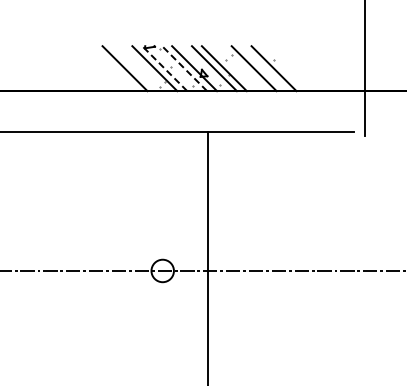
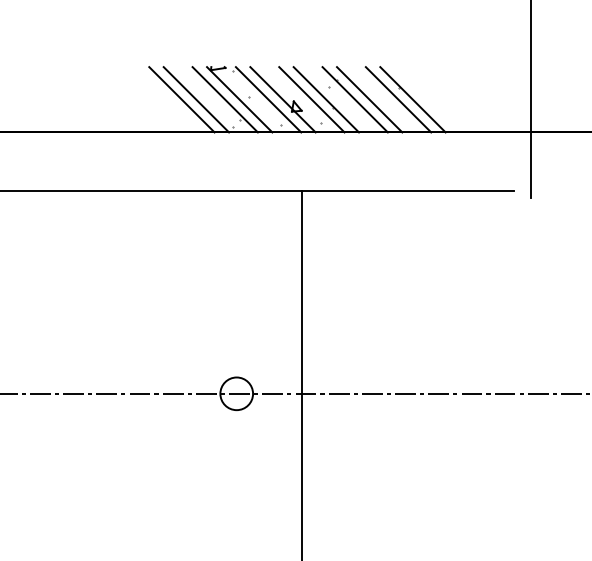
line: (134, 68) -> (195, 99), added
line: (164, 68) -> (239, 99), dashed -> solid
line: (184, 68) -> (268, 99), dashed -> solid
line: (243, 68) -> (354, 99), added
line: (283, 68) -> (412, 99), added

